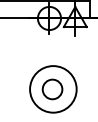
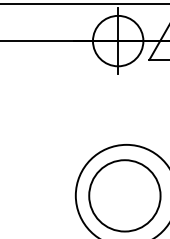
circle: (52, 89) -> (124, 195), size x1.67

